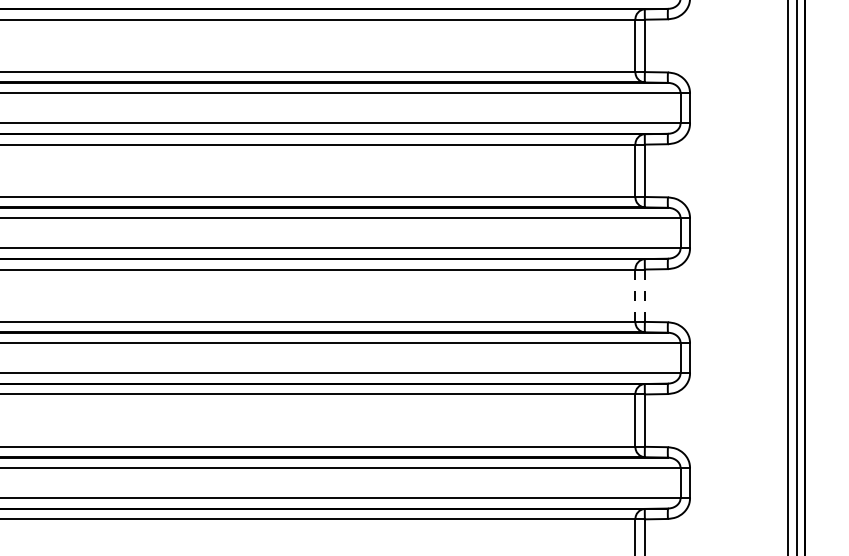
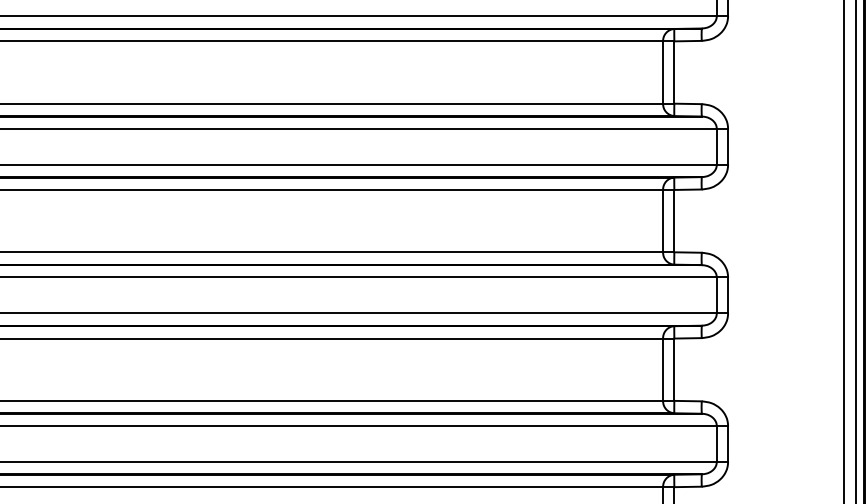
line: (635, 295) -> (663, 220), dashed -> solid
line: (644, 295) -> (673, 220), dashed -> solid

